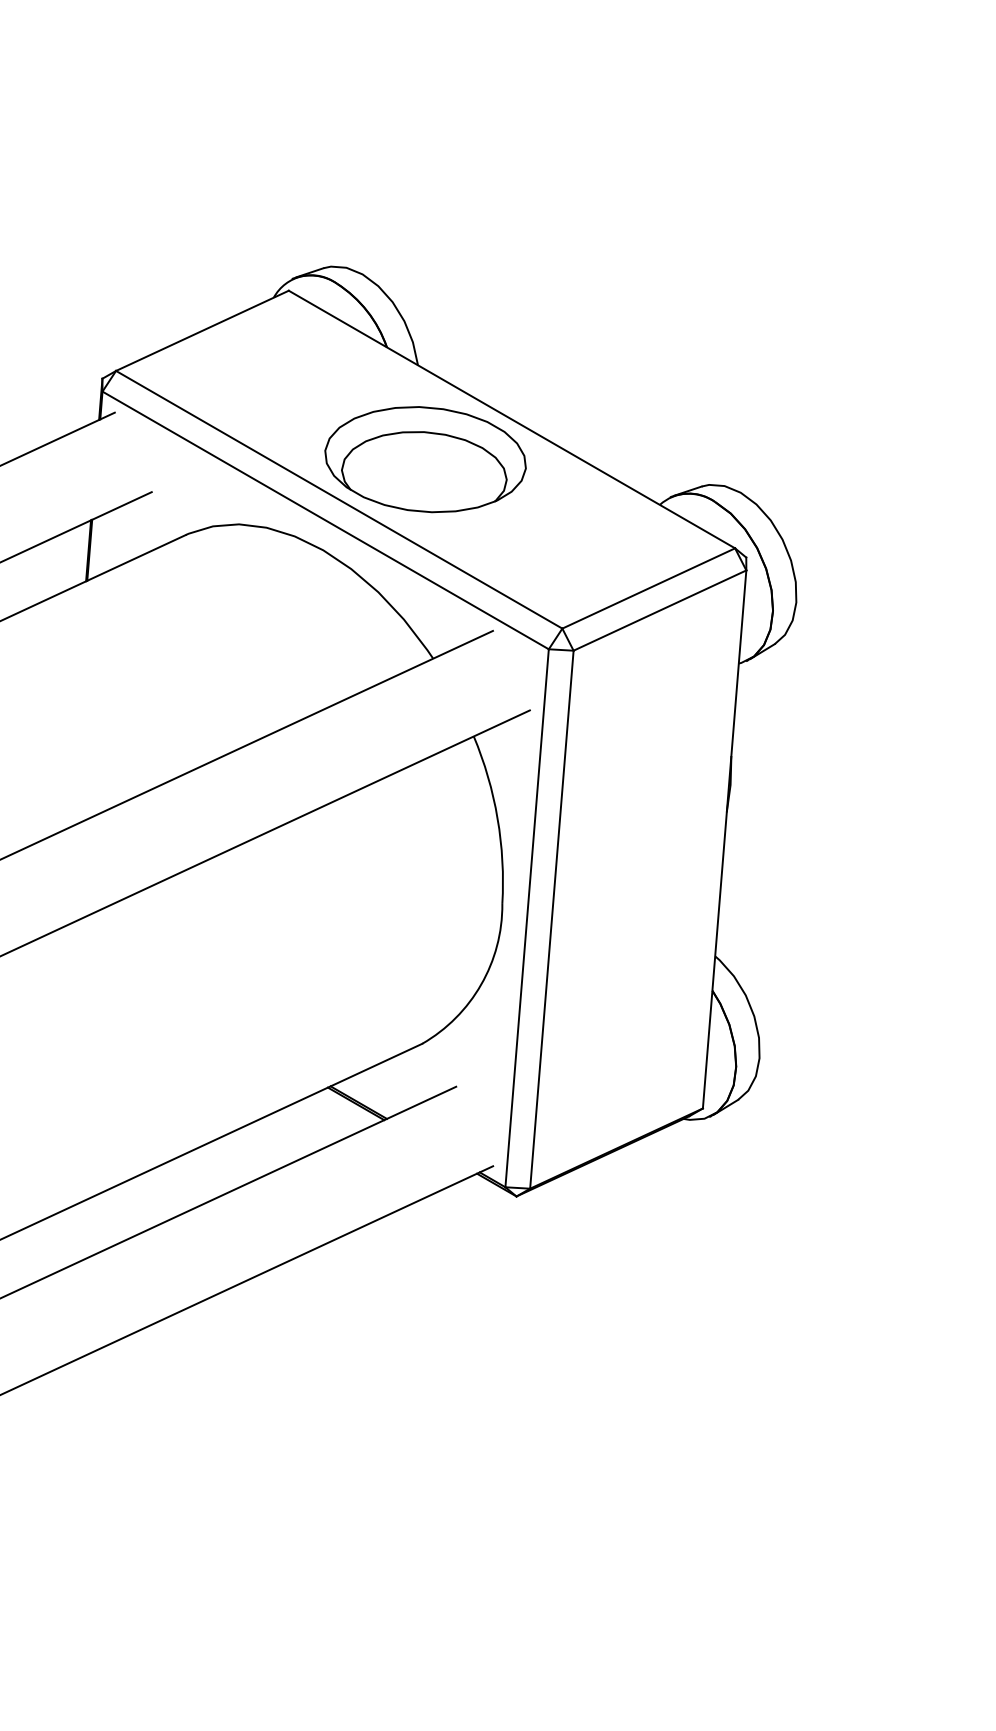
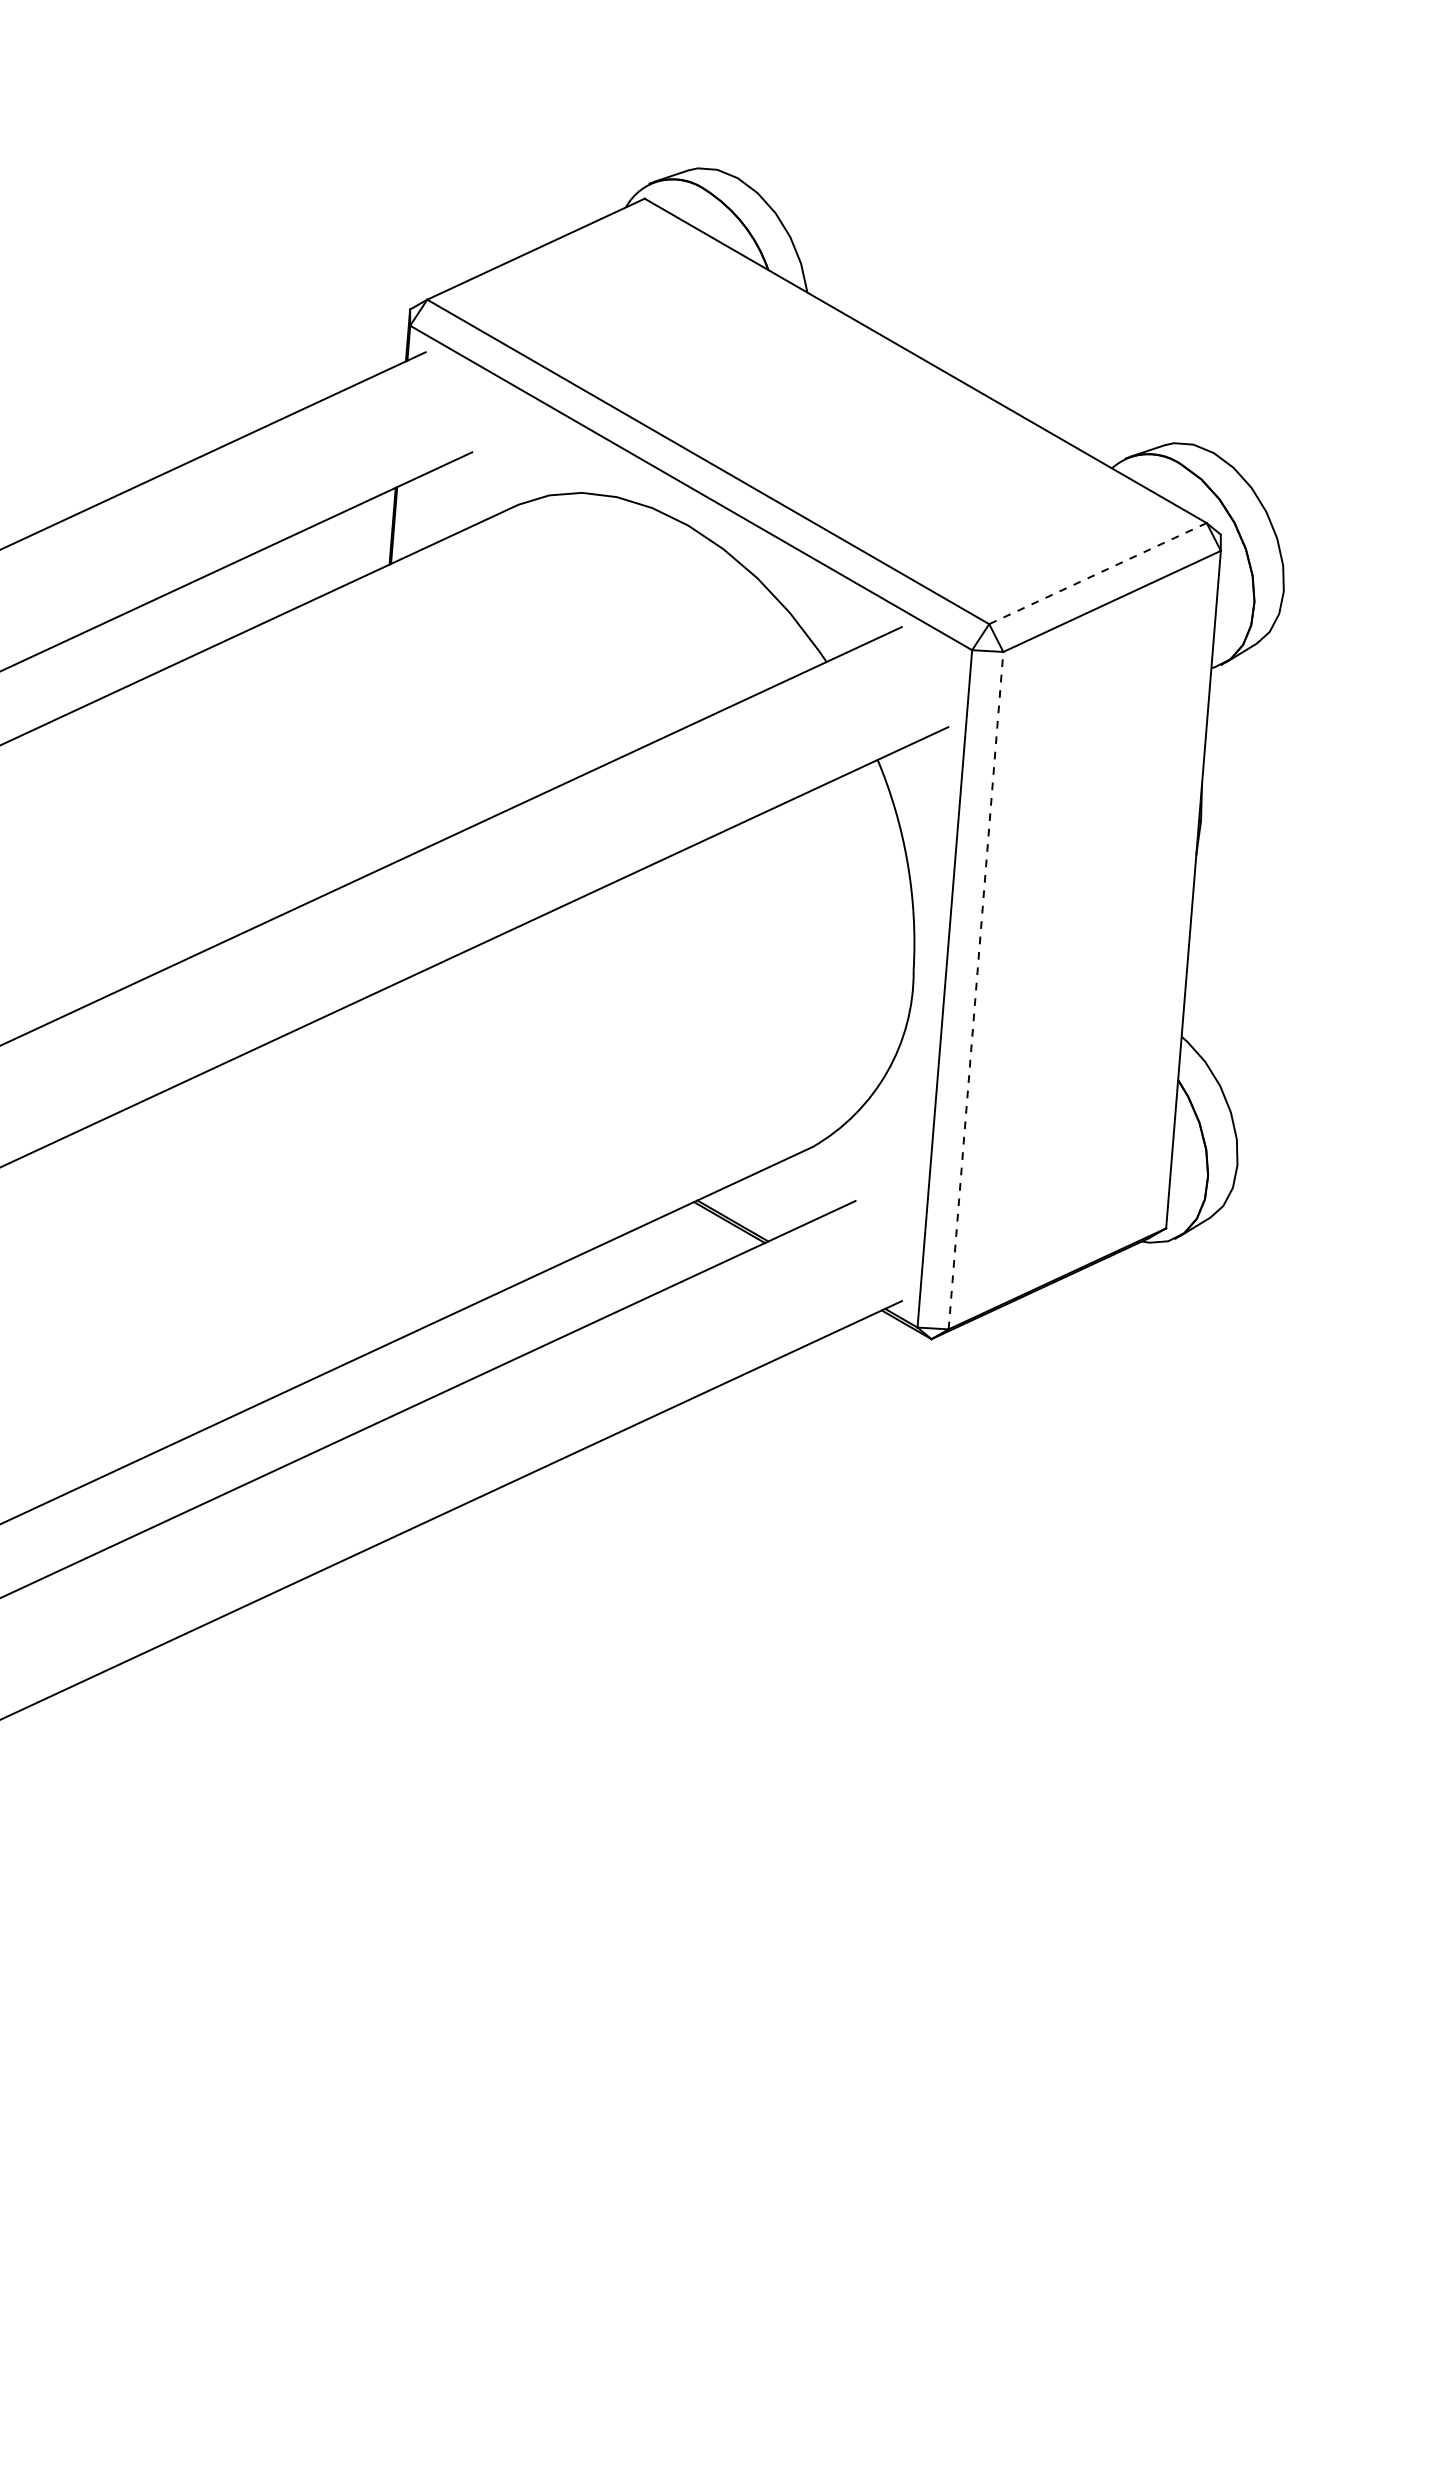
part: (425, 459) -> (816, 411), removed
line: (648, 588) -> (1097, 573), solid -> dashed
line: (552, 919) -> (976, 990), solid -> dashed

